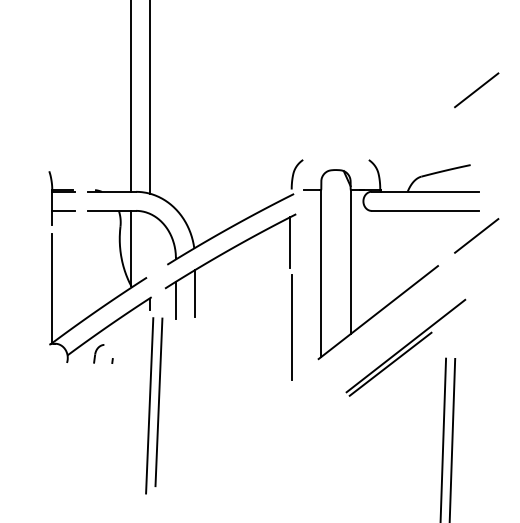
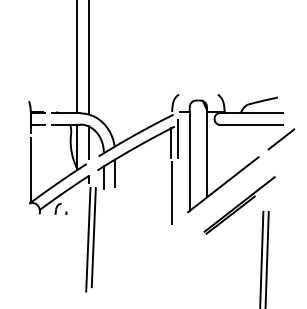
line: (476, 90) -> (281, 53), removed
line: (302, 236) -> (178, 139), added
line: (149, 241) -> (88, 142), added

